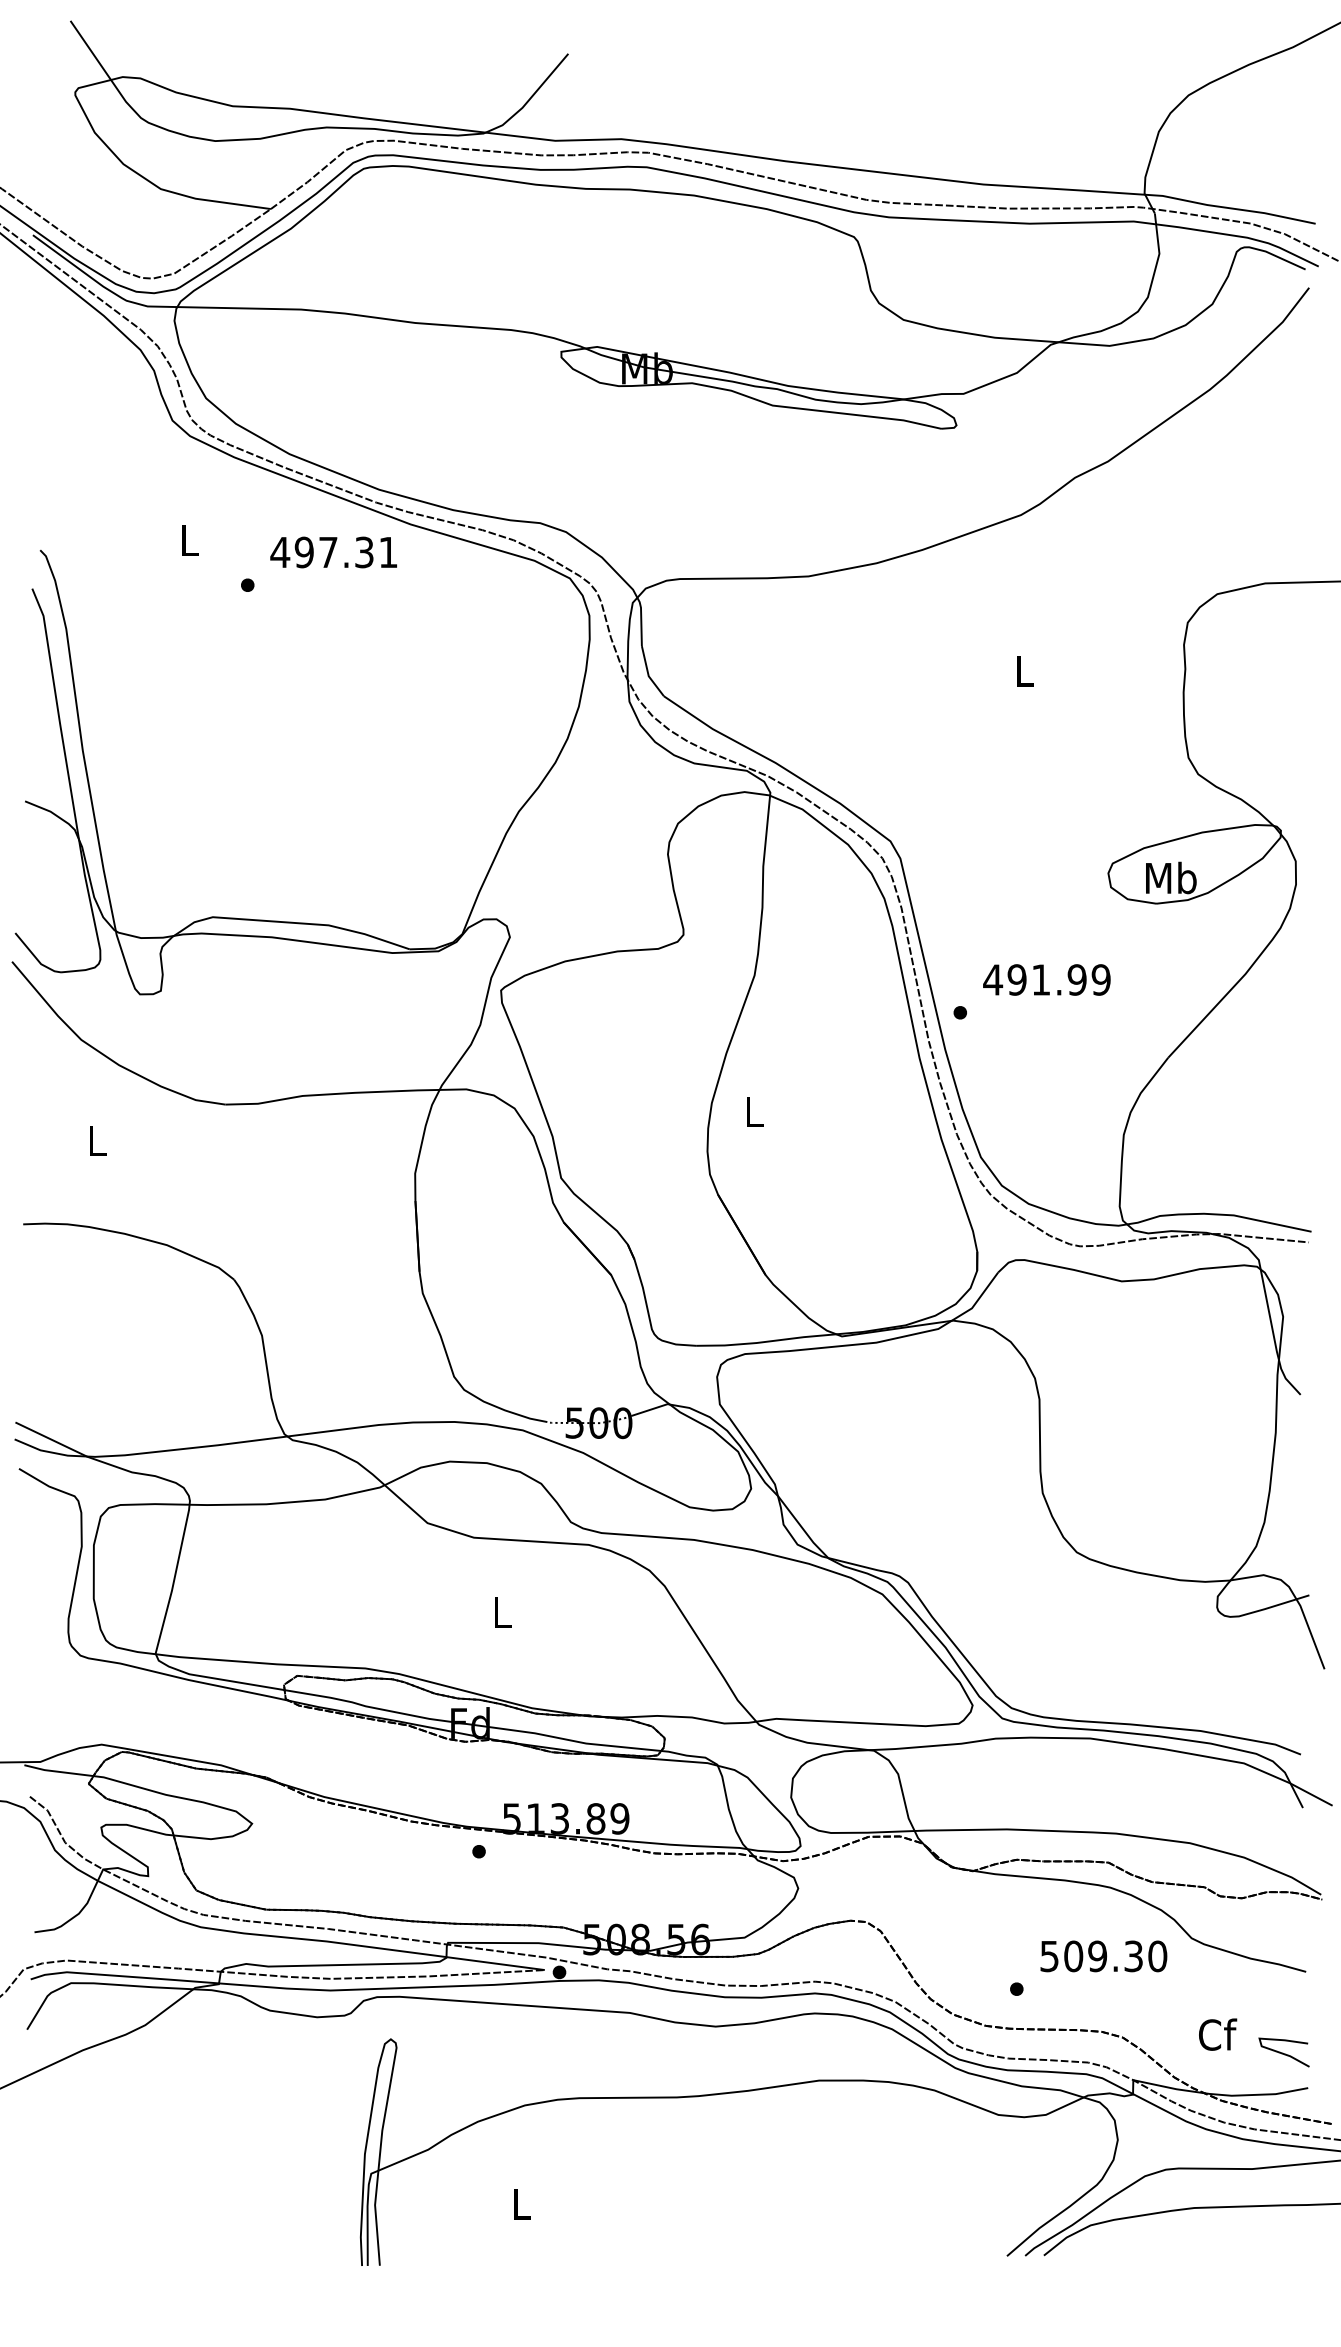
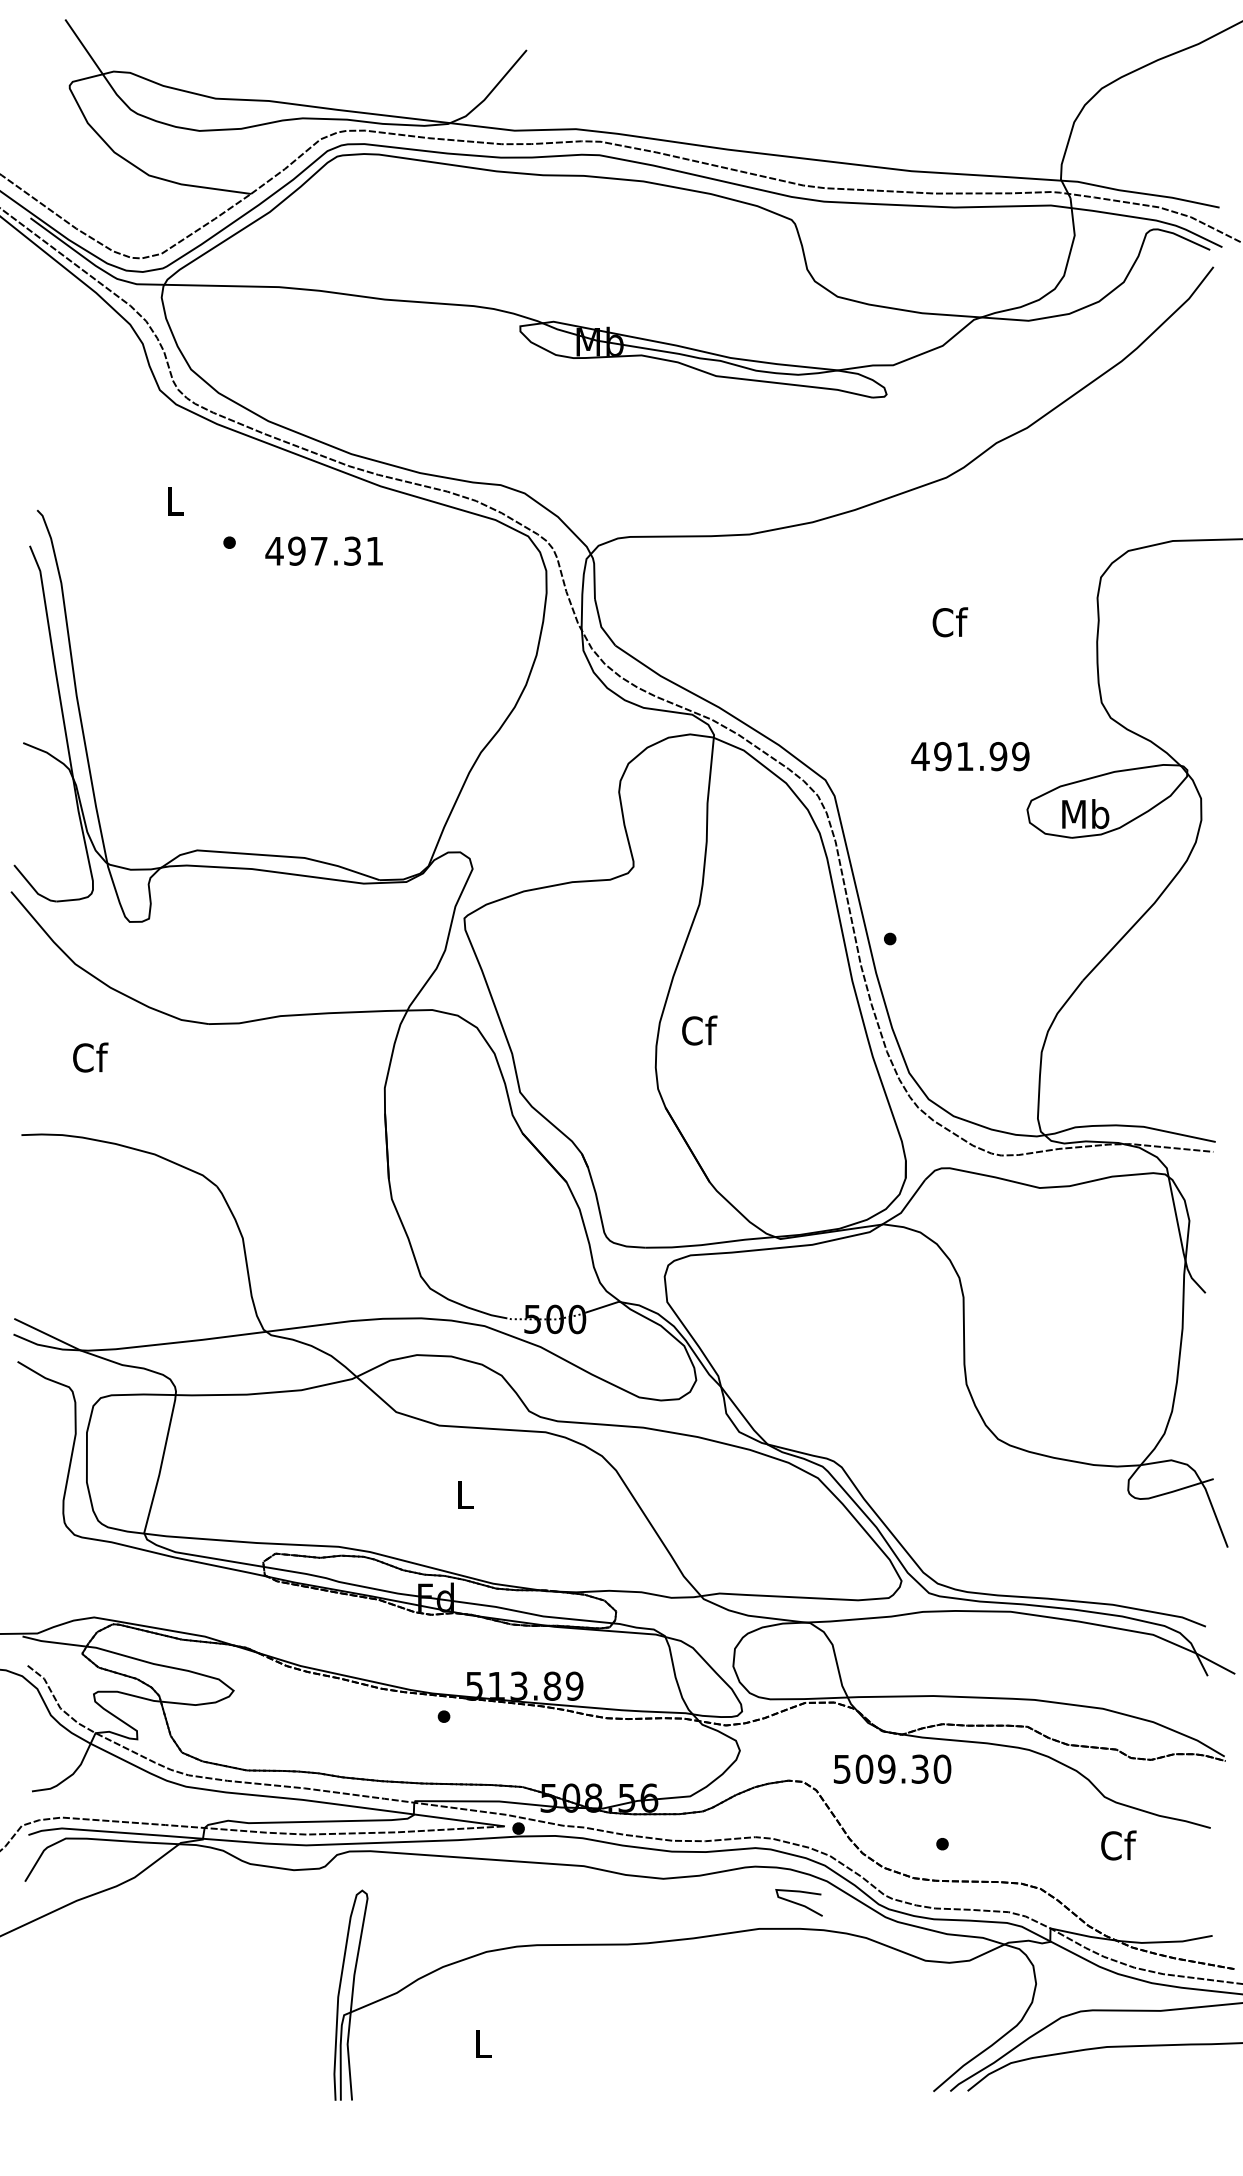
text: (333, 552) -> (323, 551), moved
text: (1025, 671) -> (950, 622), L -> Cf
text: (1046, 979) -> (970, 756), moved
text: (754, 1111) -> (699, 1030), L -> Cf
text: (97, 1140) -> (90, 1057), L -> Cf
text: (1103, 1956) -> (892, 1769), moved
text: (1218, 2034) -> (1119, 1845), moved
curve: (1282, 2052) -> (797, 1902), moved

